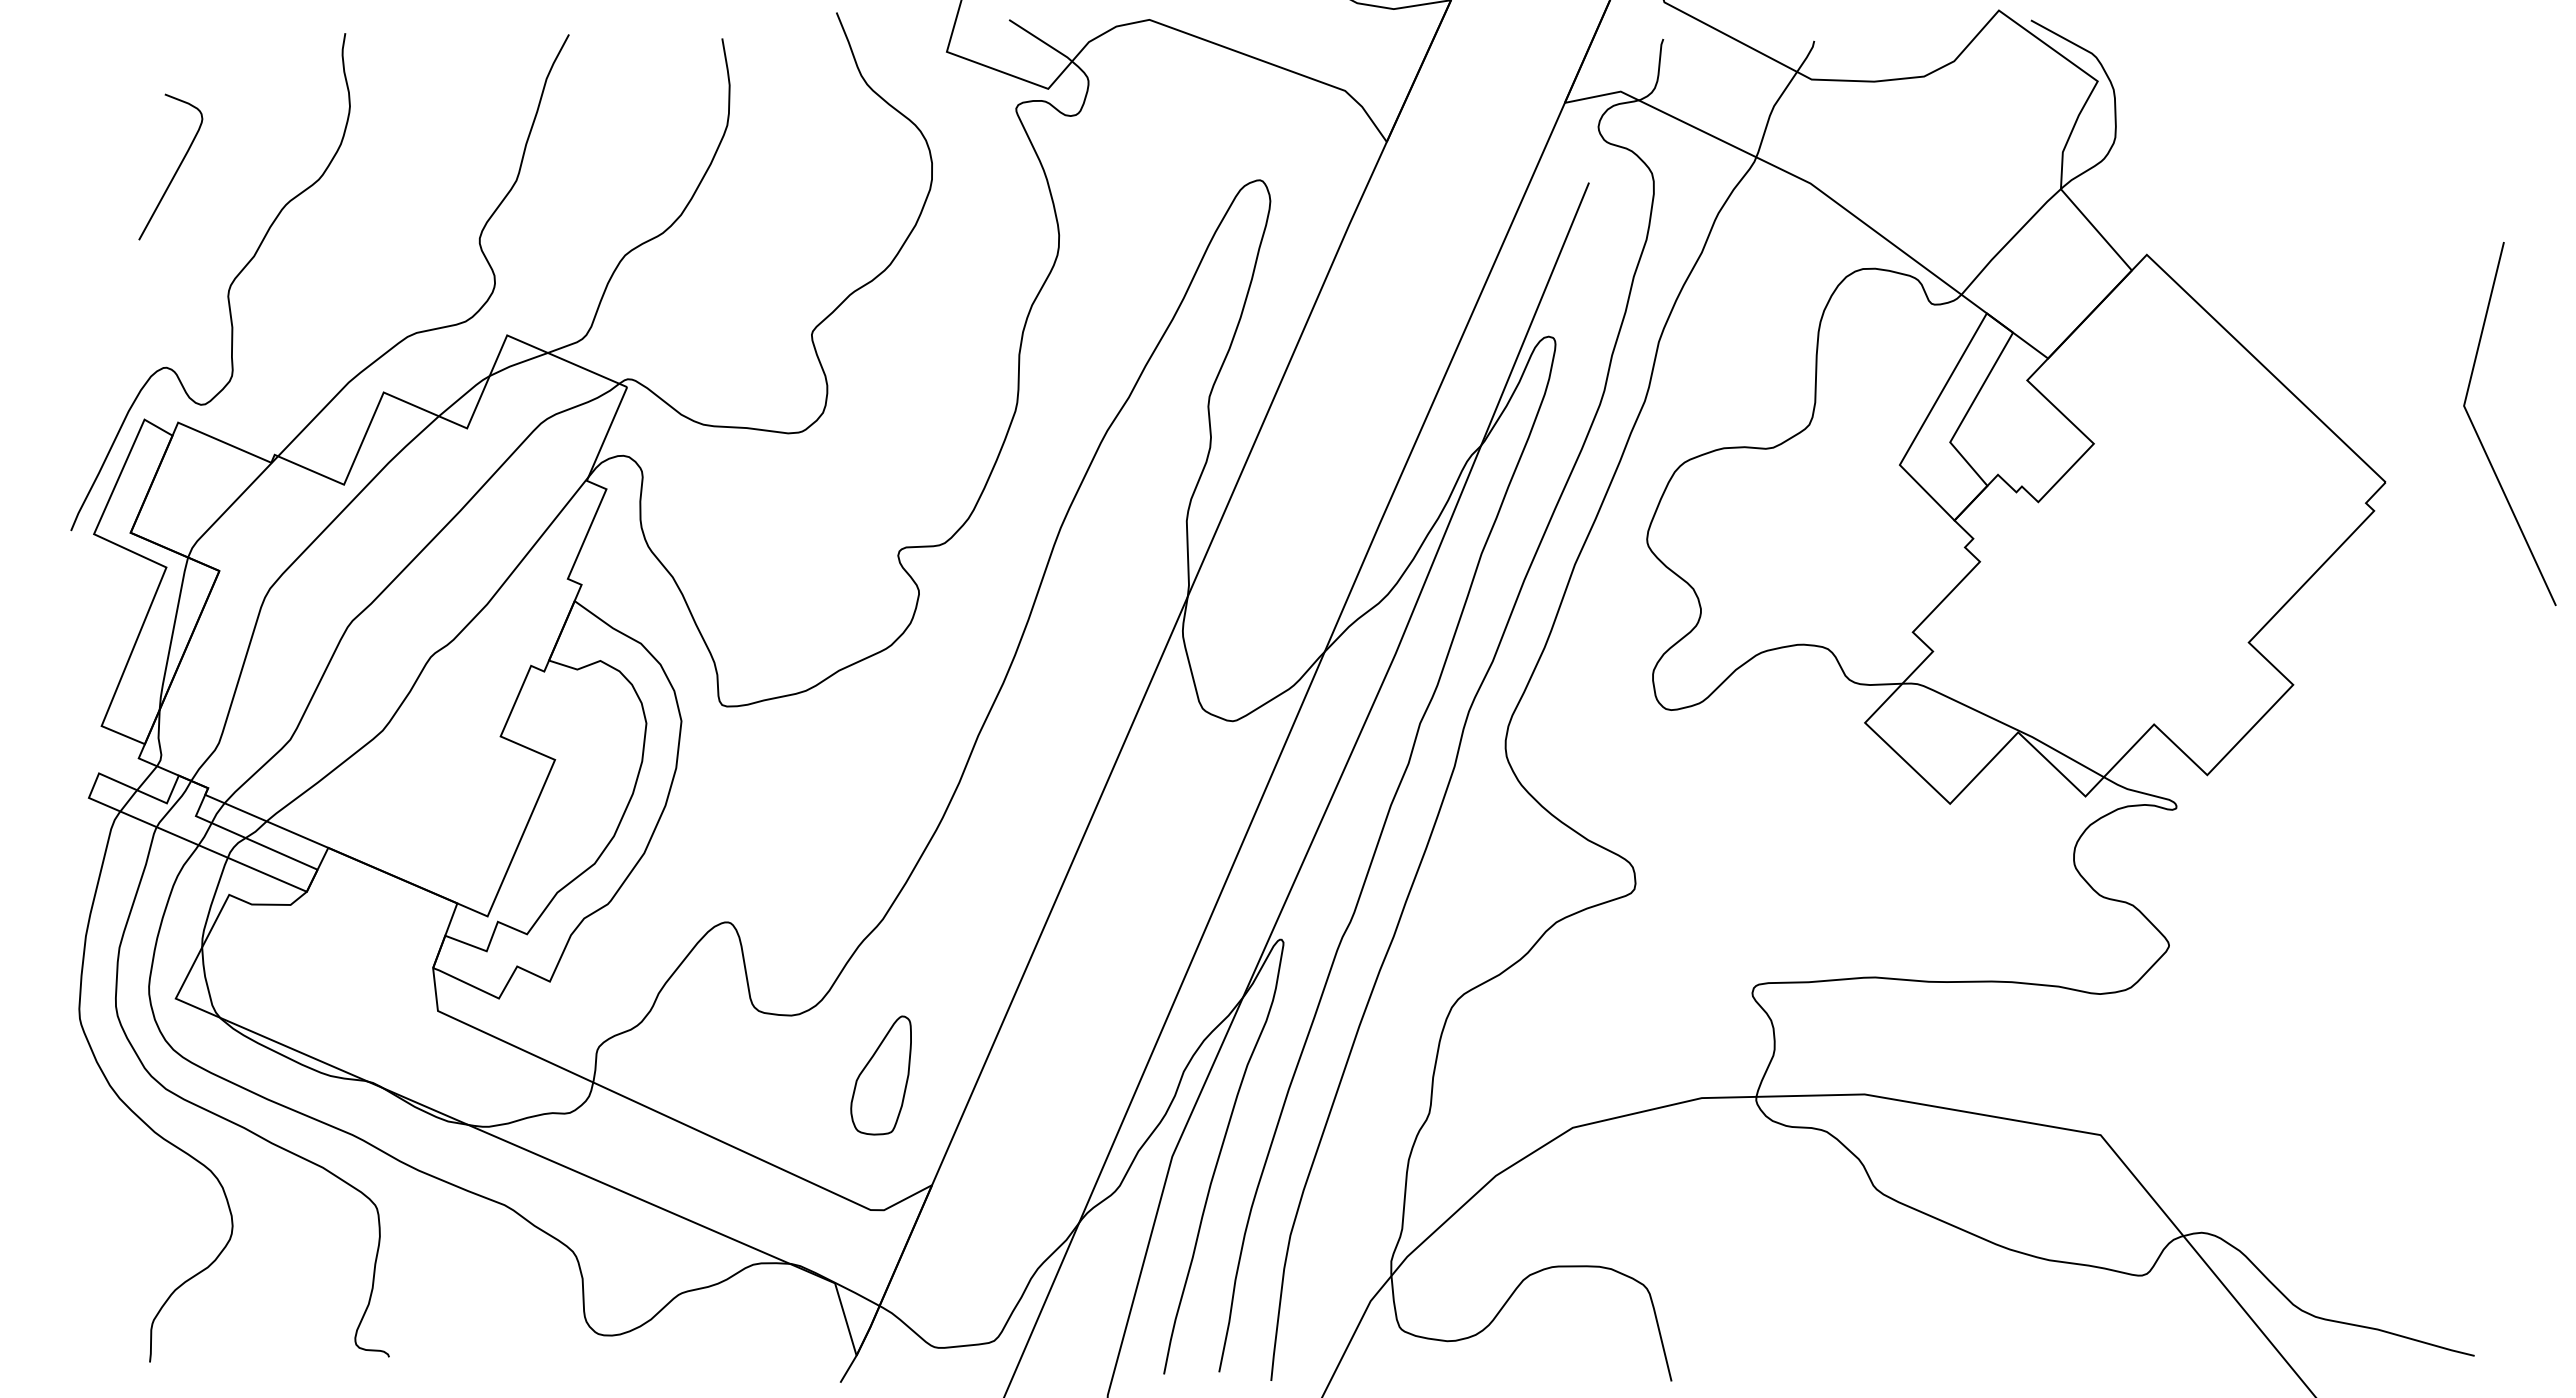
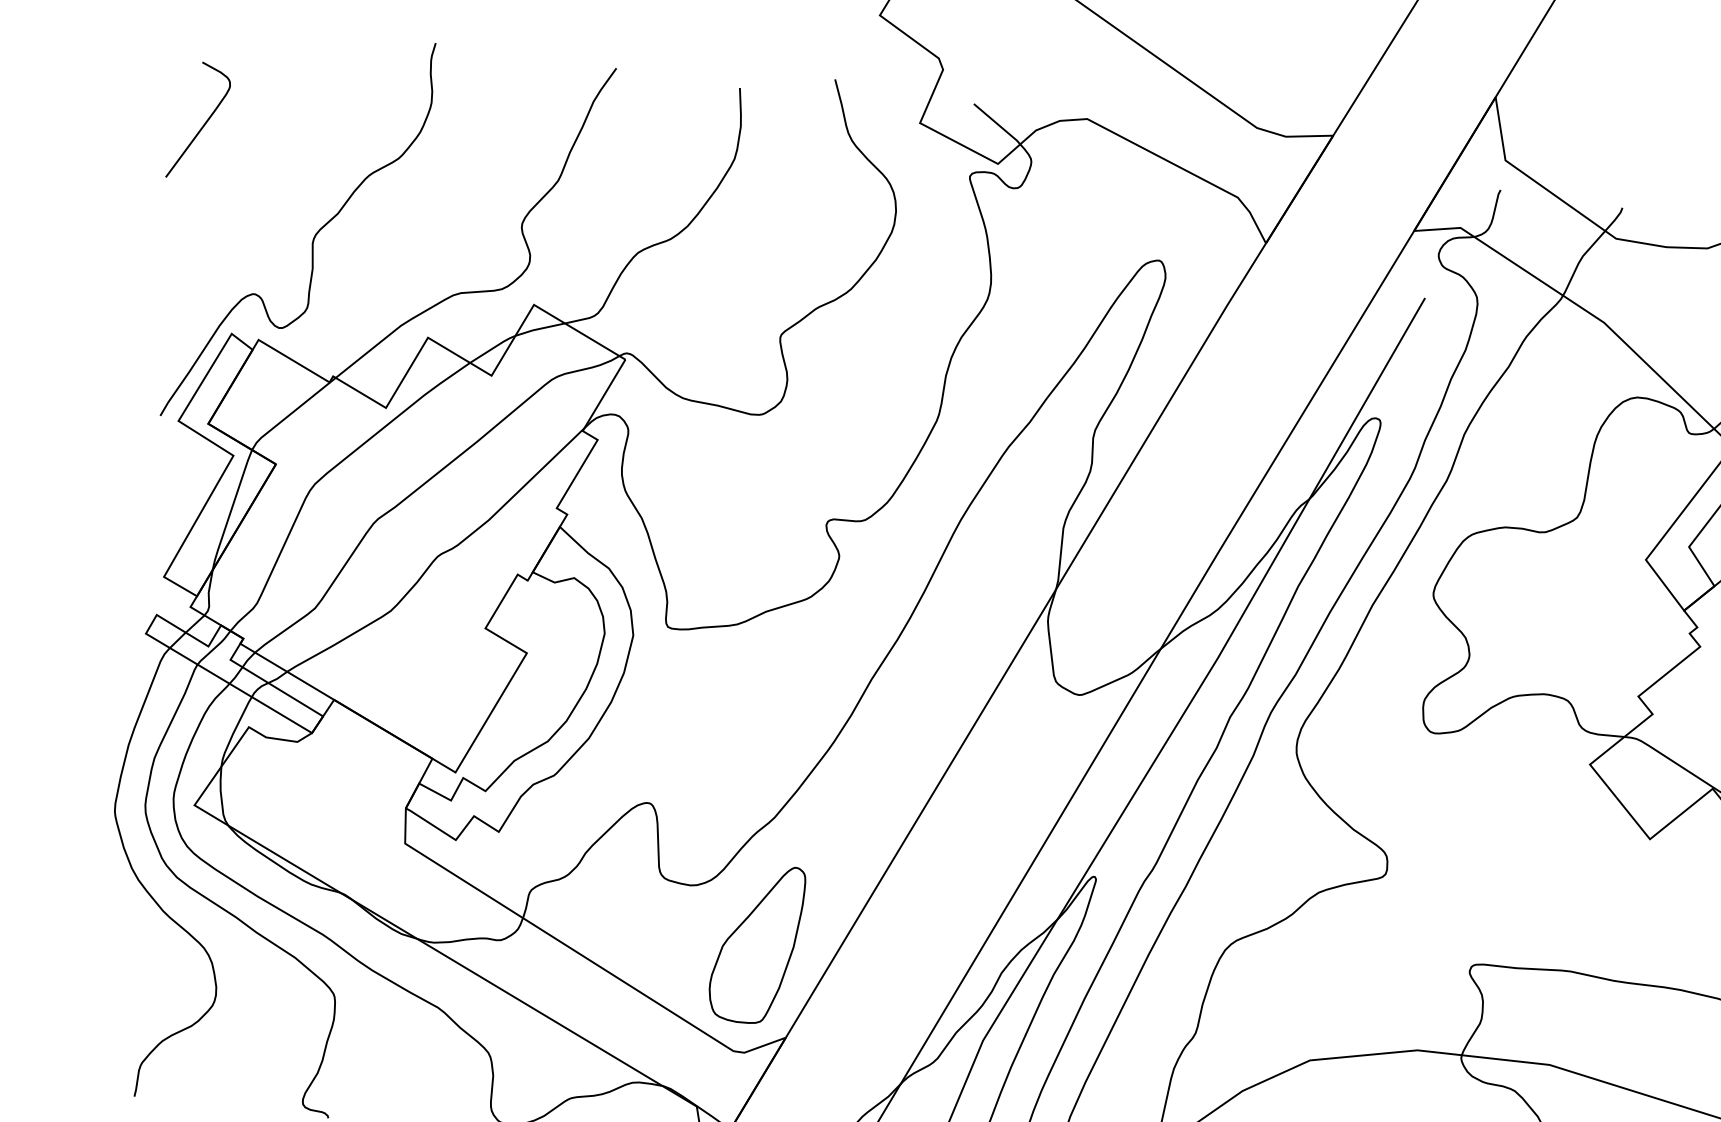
curve: (176, 169) -> (203, 124), moved
part: (880, 1075) -> (755, 943), size x1.67

